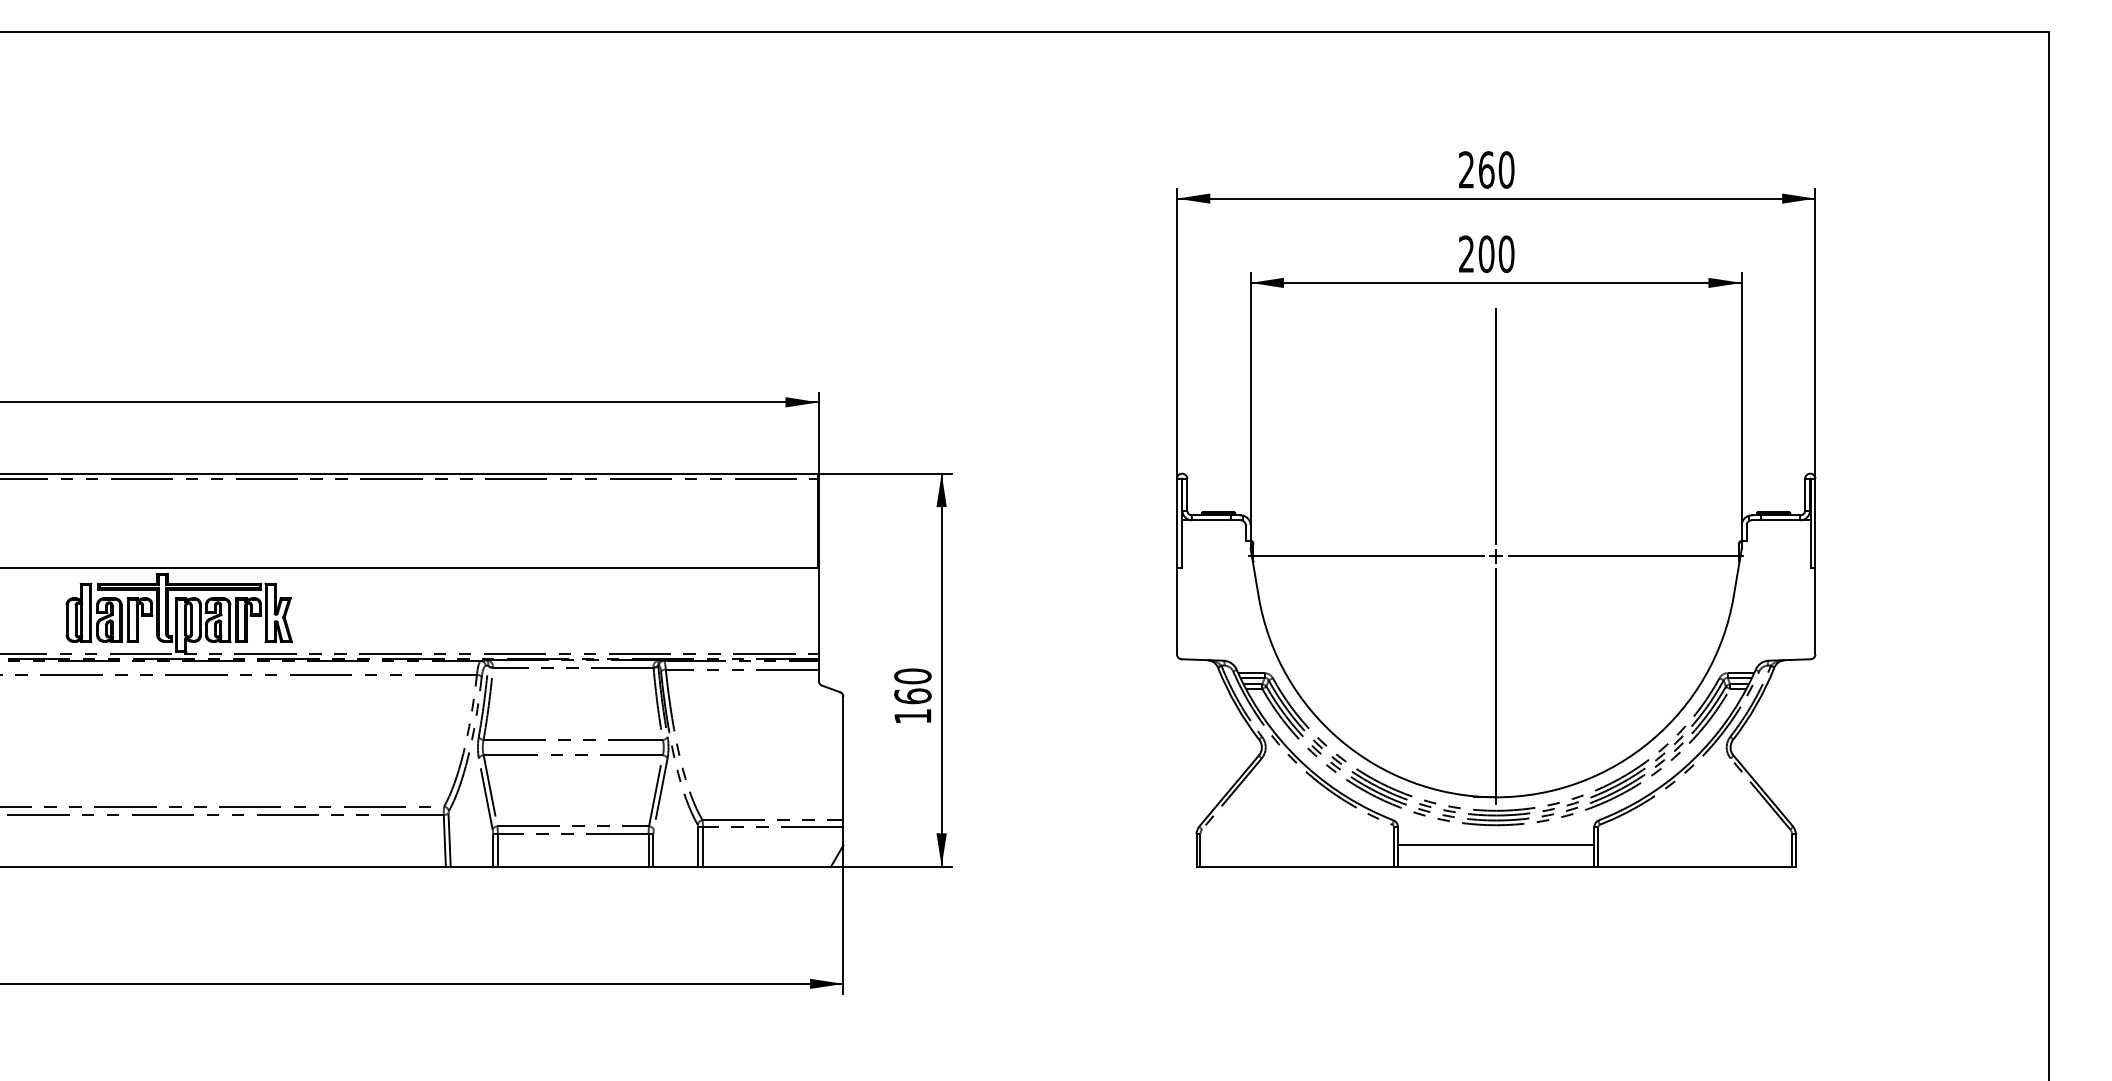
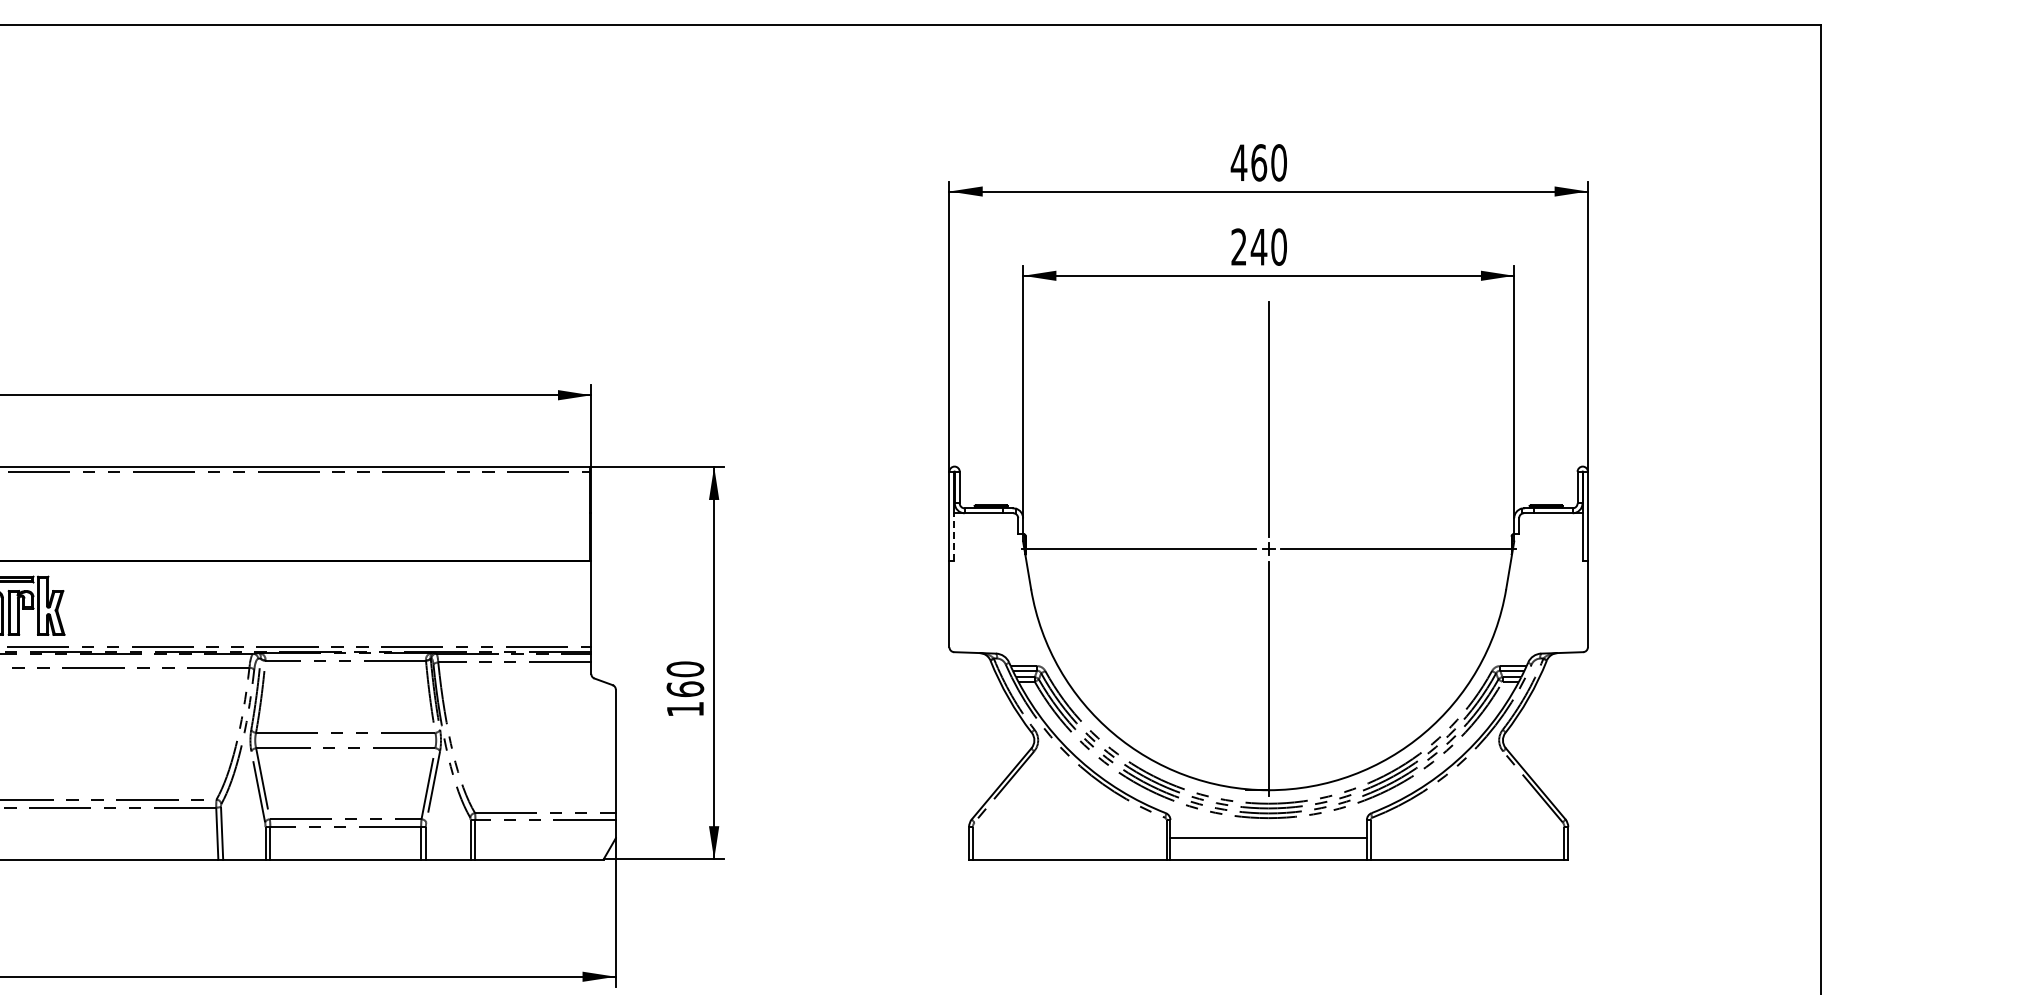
text: (1466, 169) -> (1238, 162), 260 -> 460
text: (1486, 254) -> (1258, 247), 200 -> 240
line: (1181, 544) -> (953, 537), solid -> dashed

